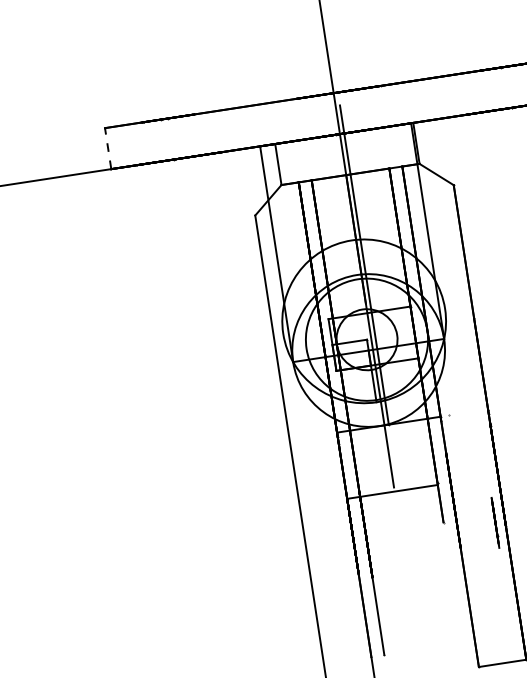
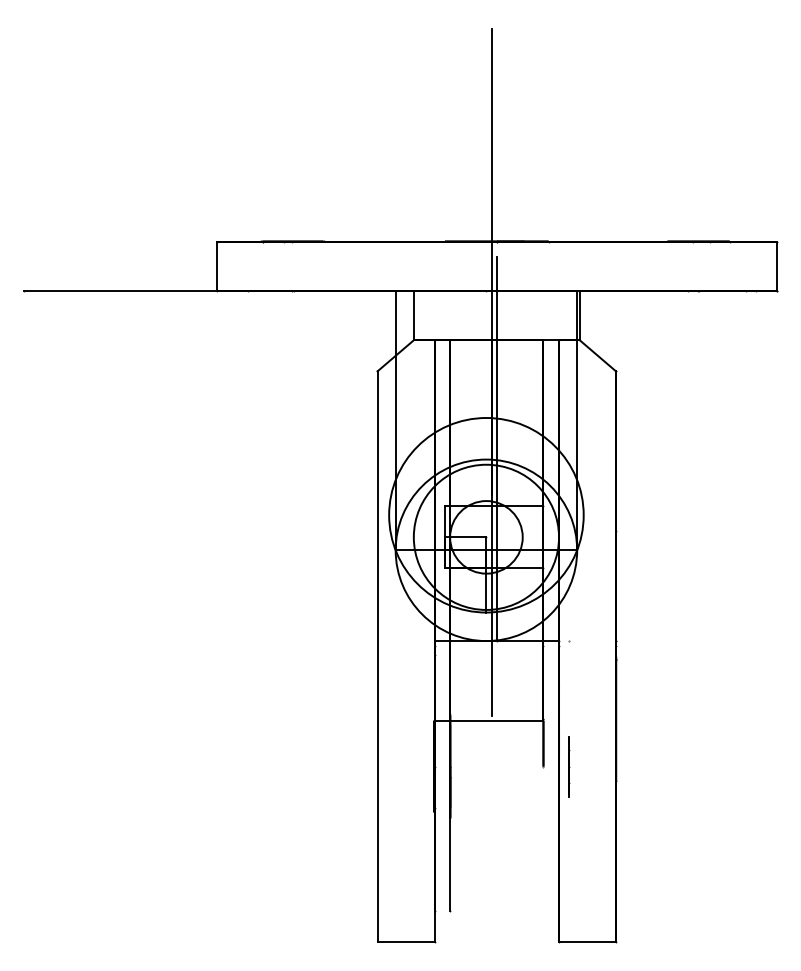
line: (107, 148) -> (216, 266), dashed -> solid
line: (495, 522) -> (569, 766), moved

